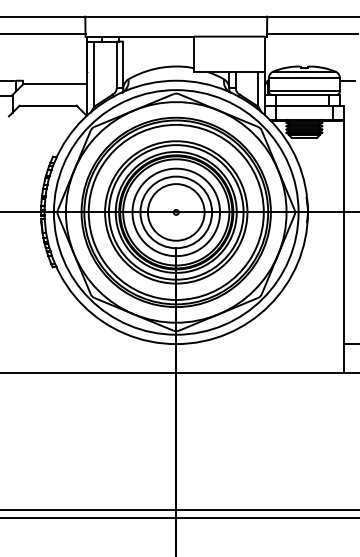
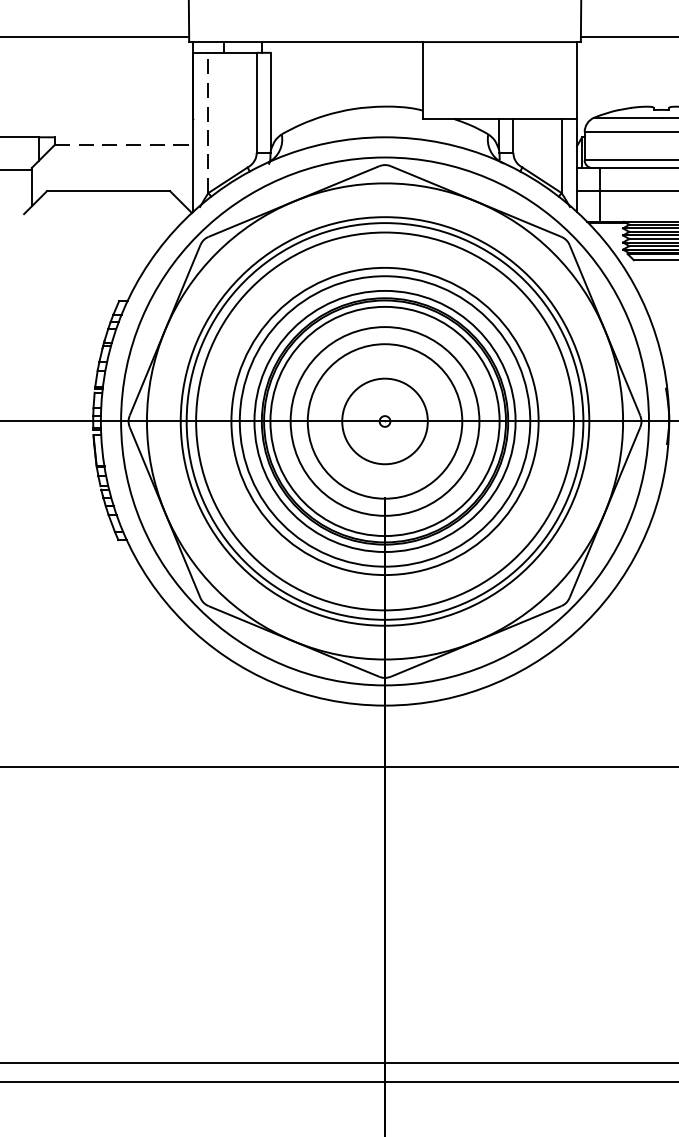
line: (94, 73) -> (208, 121), solid -> dashed
line: (55, 84) -> (124, 145), solid -> dashed
circle: (175, 212) -> (383, 421), size x0.7

